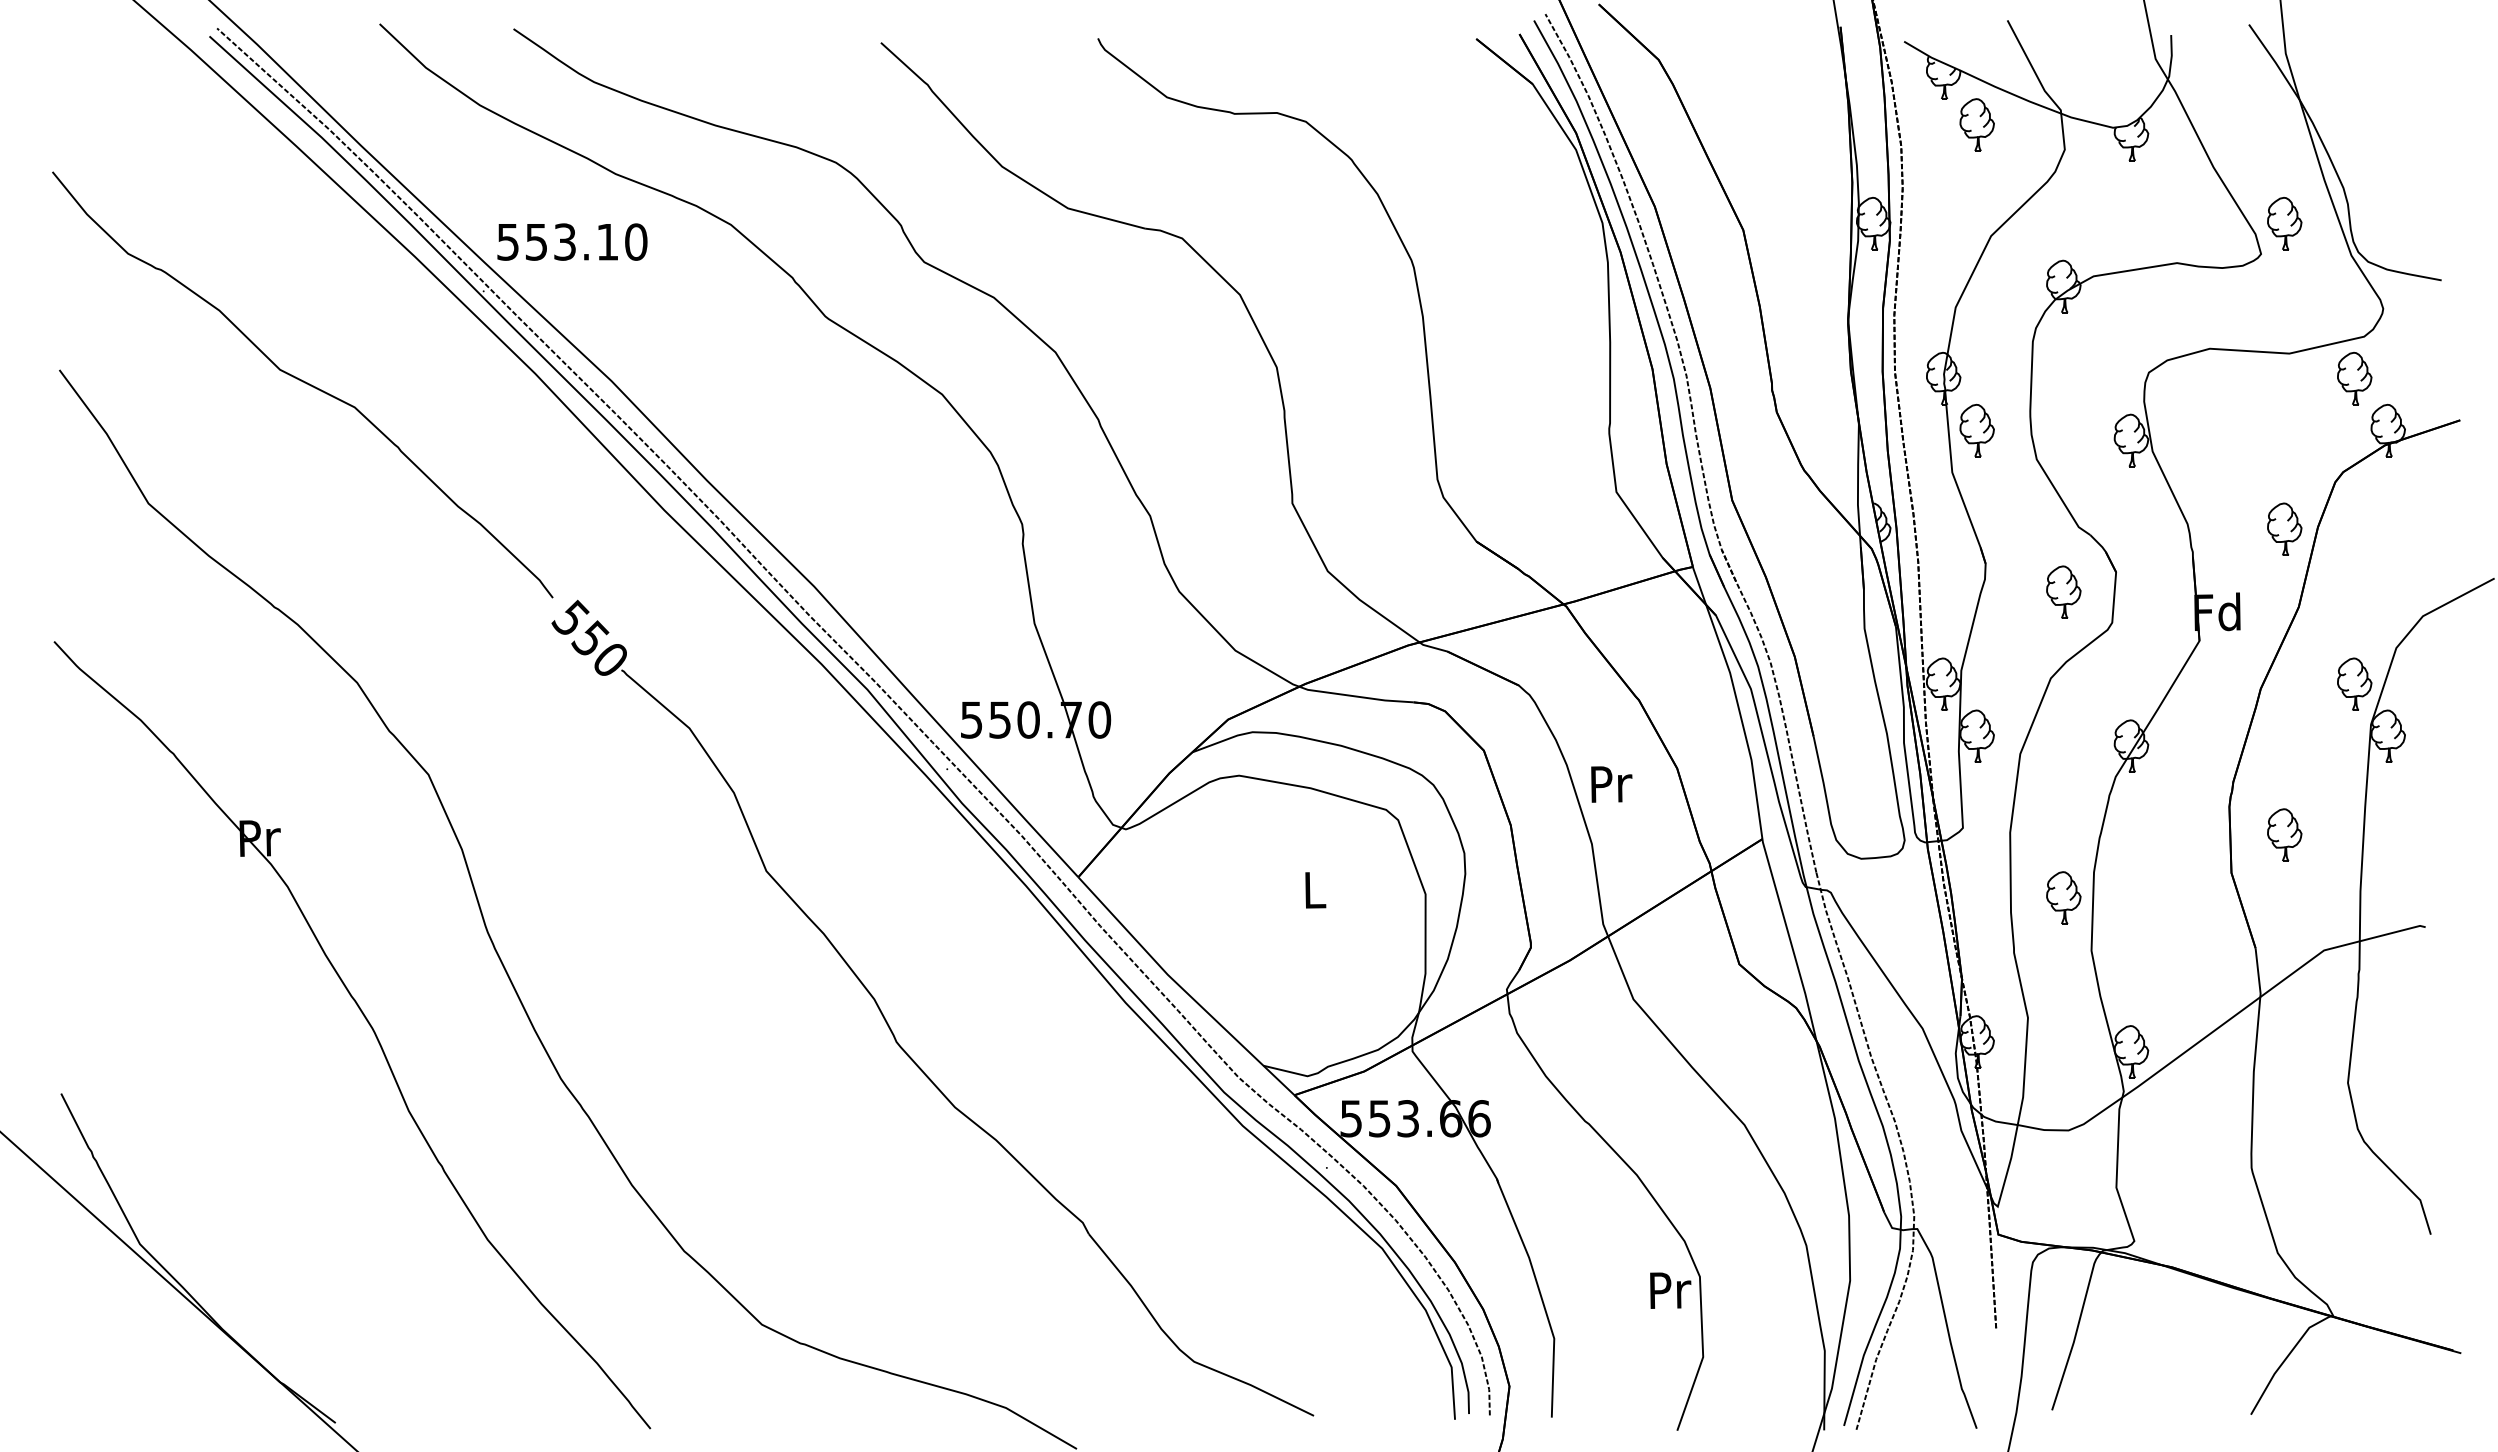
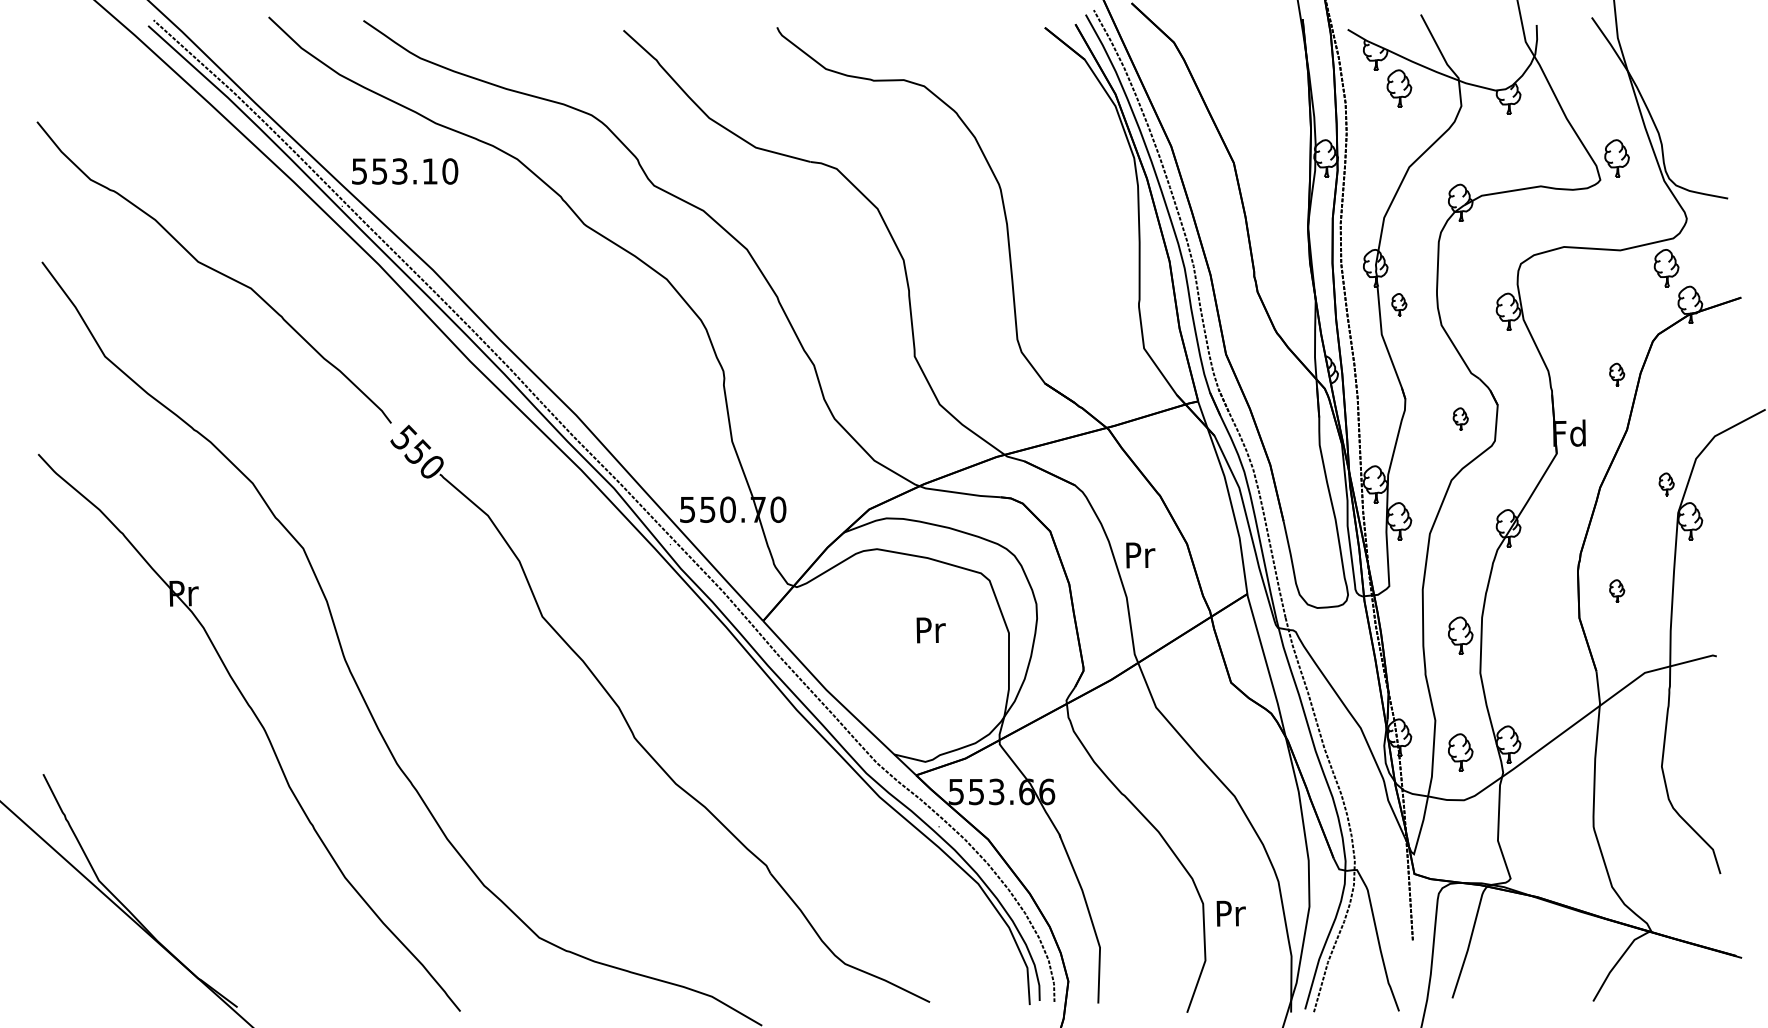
part: (1976, 430) -> (1398, 304), size x0.6
part: (2284, 528) -> (1616, 374), size x0.6
part: (2063, 591) -> (1460, 418), size x0.6
part: (2354, 683) -> (1666, 483), size x0.6
part: (2284, 834) -> (1616, 590), size x0.6
text: (1315, 890) -> (931, 630), L -> Pr
part: (2063, 1062) -> (1460, 752), added
text: (1670, 1290) -> (1231, 913), moved

